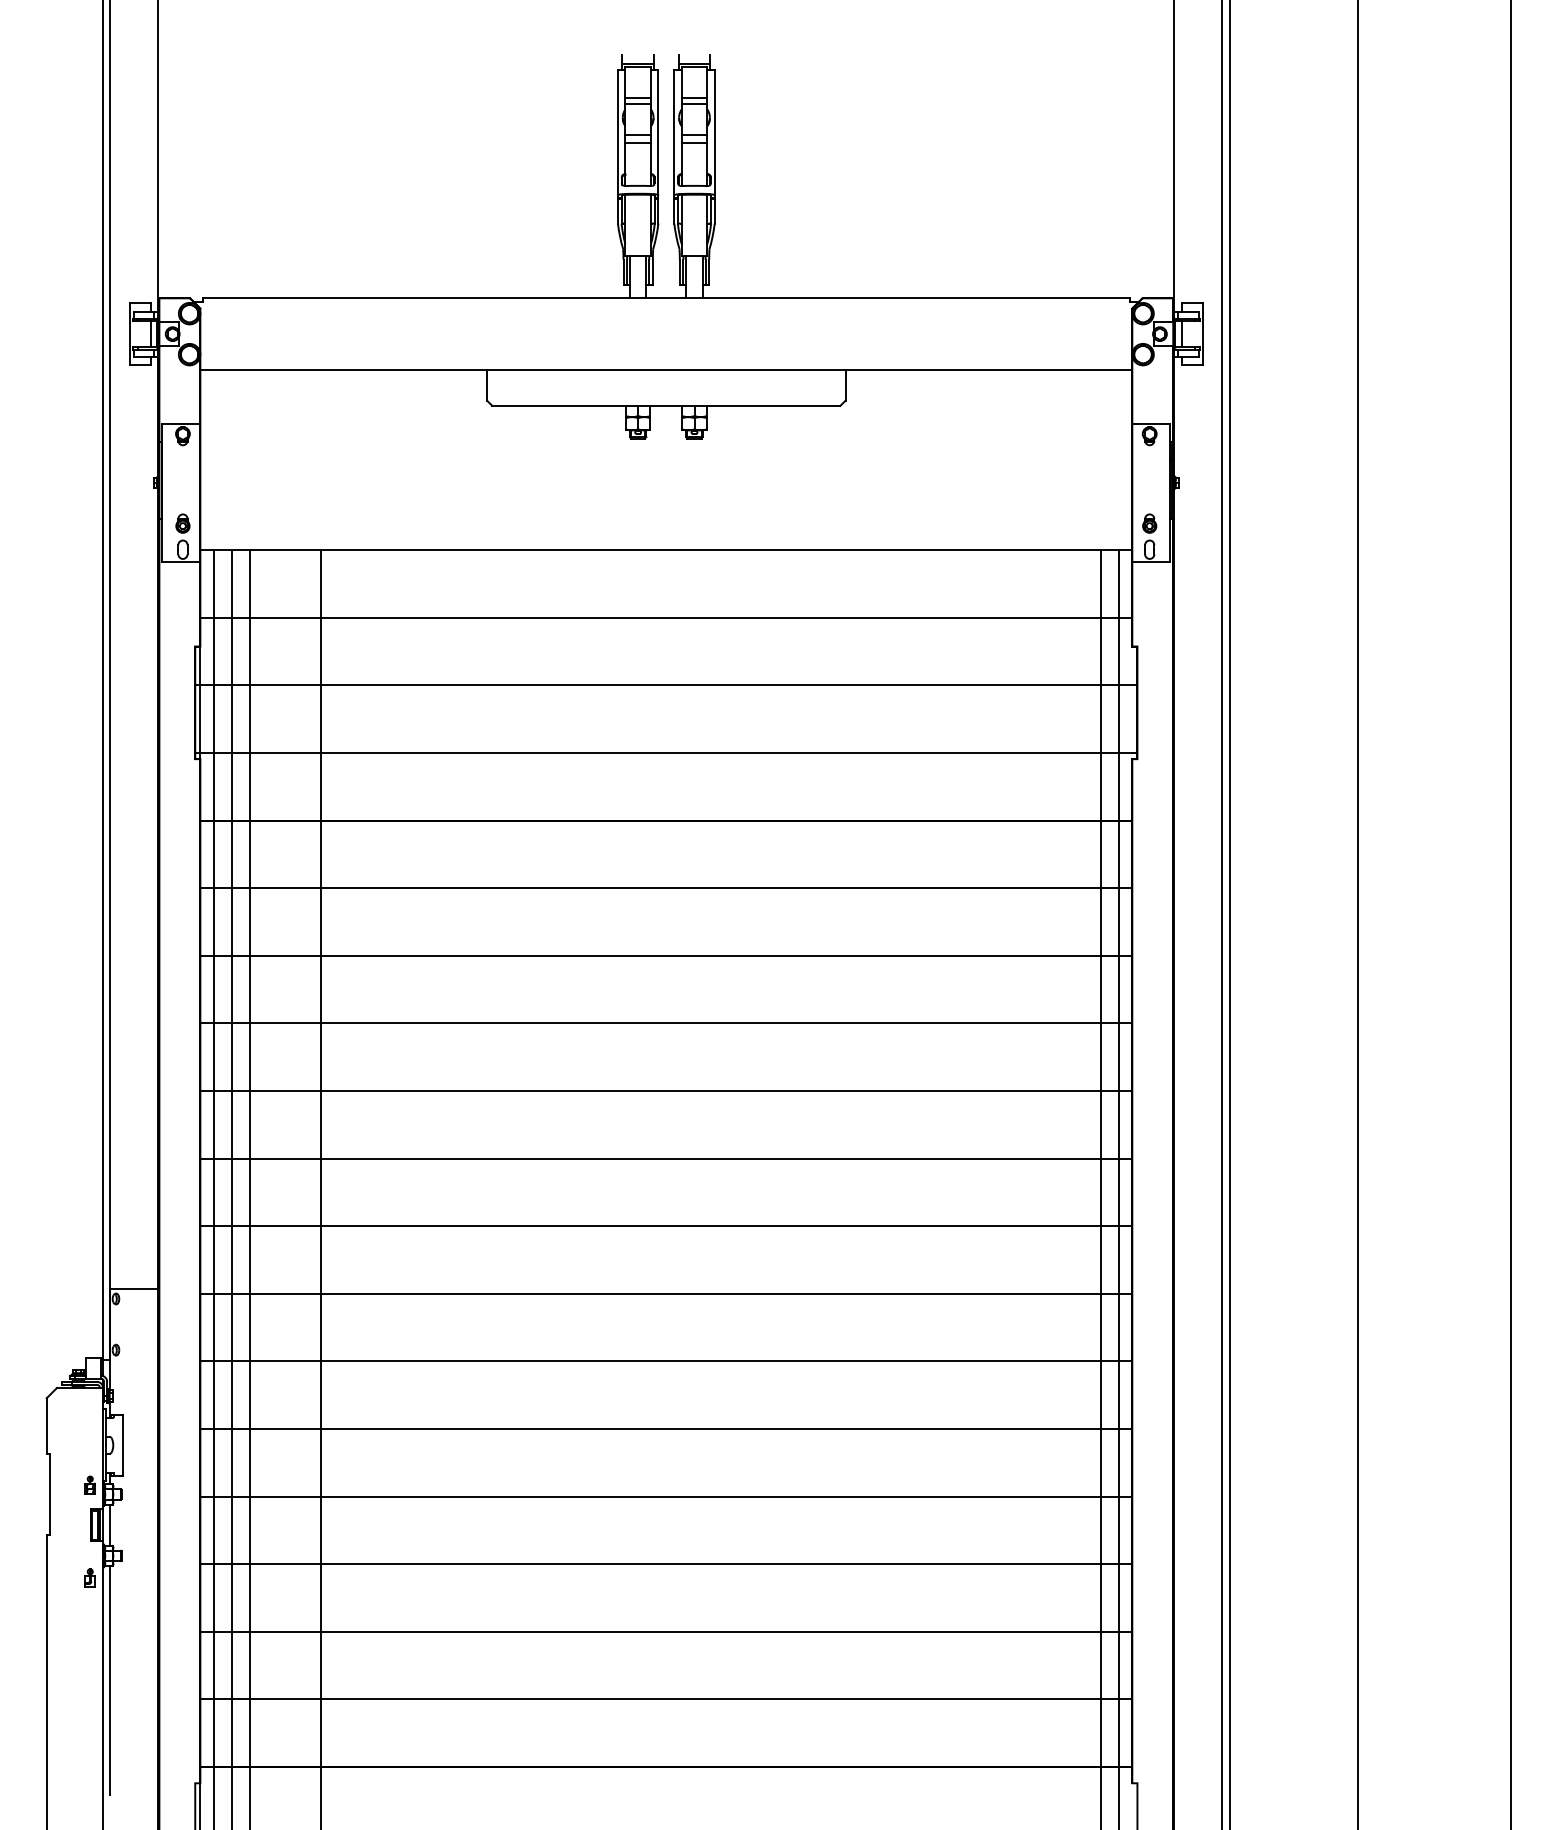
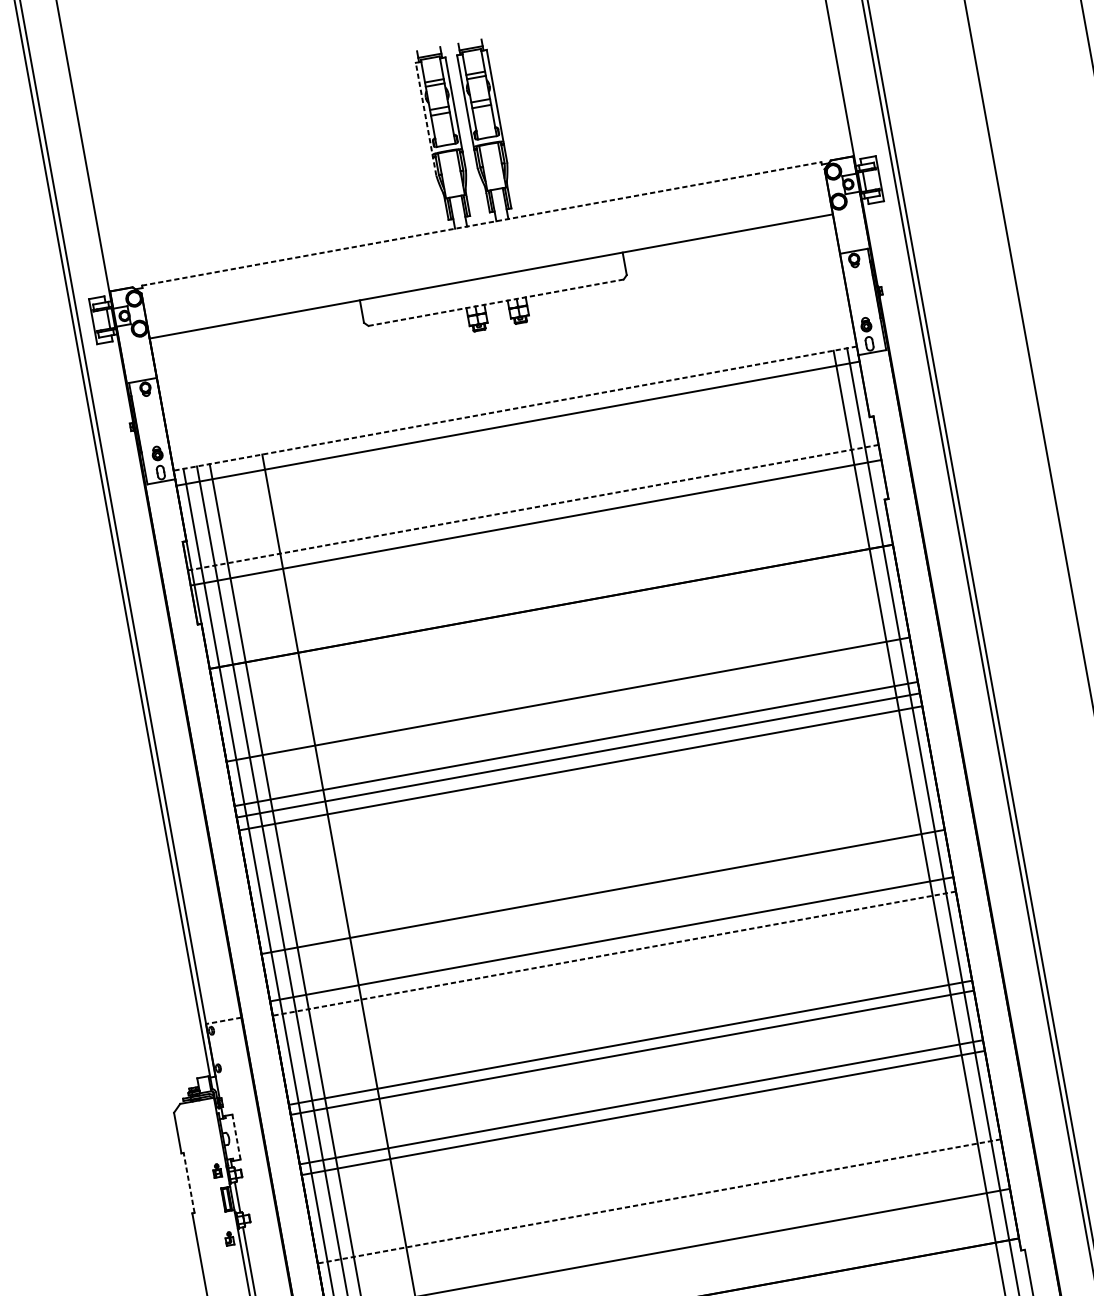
line: (617, 146) -> (425, 119), solid -> dashed
line: (666, 298) -> (481, 224), solid -> dashed
line: (665, 405) -> (495, 302), solid -> dashed
line: (666, 550) -> (515, 408), solid -> dashed
line: (666, 617) -> (518, 423), moved
line: (665, 685) -> (532, 507), solid -> dashed
line: (666, 753) -> (536, 523), moved
line: (666, 888) -> (568, 699), moved
line: (666, 955) -> (576, 743), moved
line: (666, 1090) -> (580, 767), moved
line: (666, 1158) -> (603, 891), moved
line: (666, 1226) -> (611, 939), moved
line: (133, 1288) -> (223, 1020), solid -> dashed
line: (666, 1293) -> (614, 953), solid -> dashed
line: (666, 1361) -> (630, 1042), moved
line: (123, 1445) -> (236, 1137), solid -> dashed
line: (49, 1494) -> (188, 1182), solid -> dashed
line: (666, 1564) -> (643, 1113), moved
line: (666, 1631) -> (659, 1201), solid -> dashed

